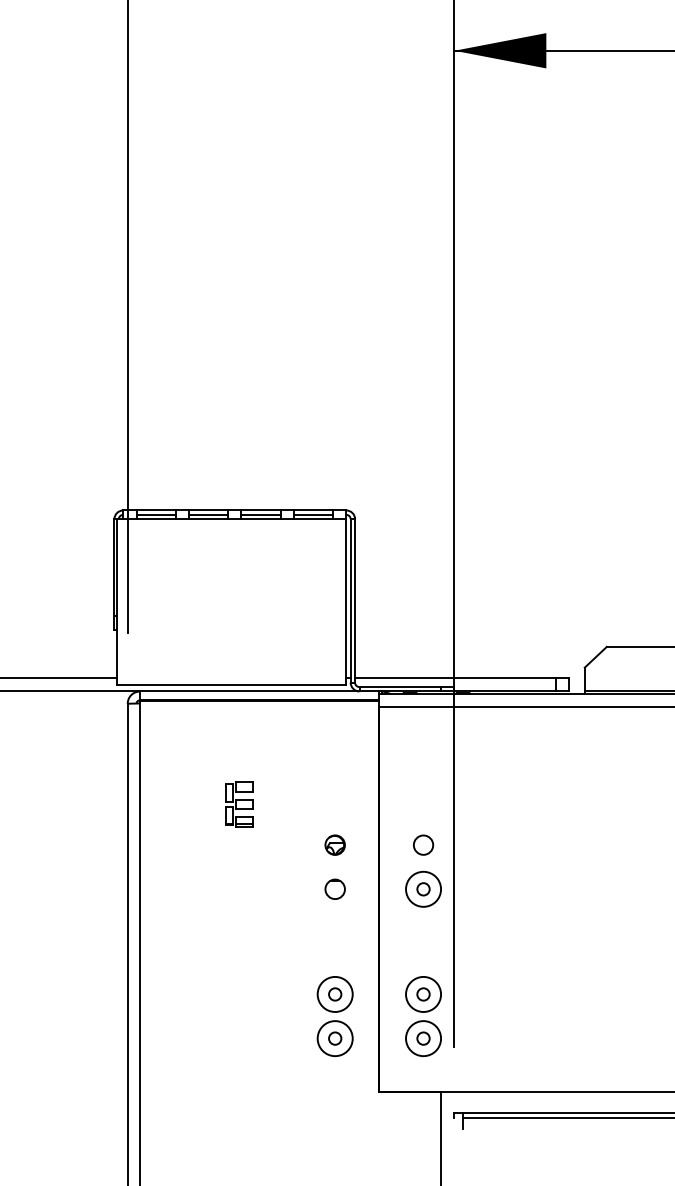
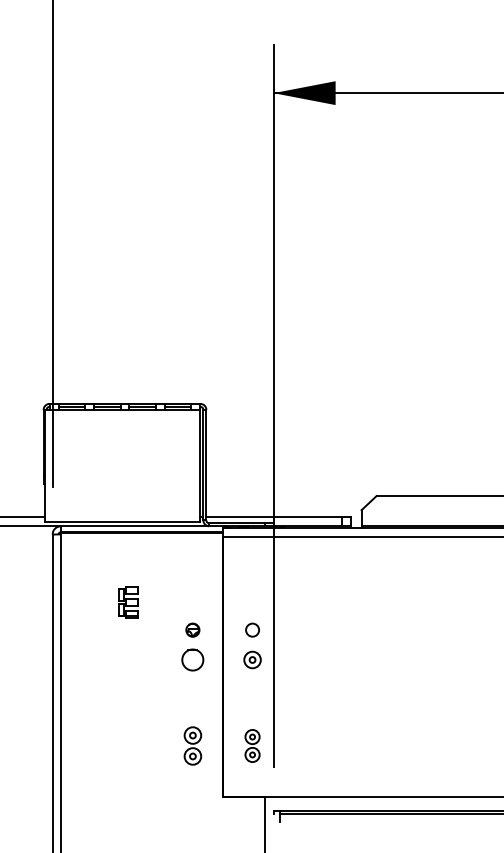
circle: (334, 888) -> (192, 659), size x1.6
part: (423, 888) -> (252, 659), size x0.7
part: (334, 1015) -> (192, 745), size x0.7
part: (423, 1015) -> (252, 745), size x0.6

